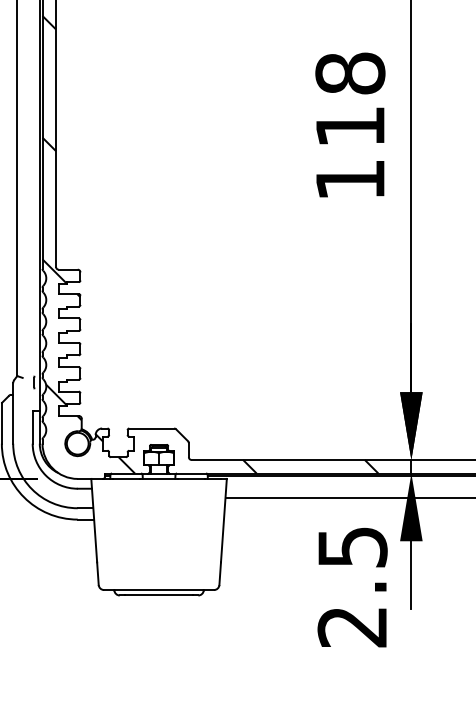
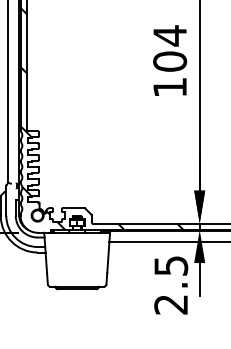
text: (351, 99) -> (170, 48), 118 -> 104

